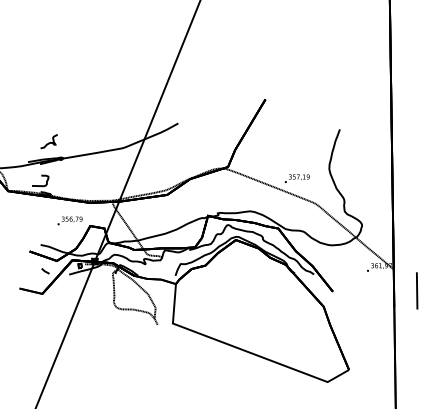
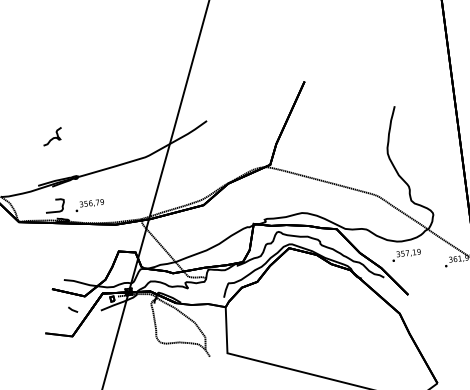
curve: (48, 142) -> (51, 137), moved
text: (296, 178) -> (405, 255), moved
text: (69, 220) -> (89, 205), moved

